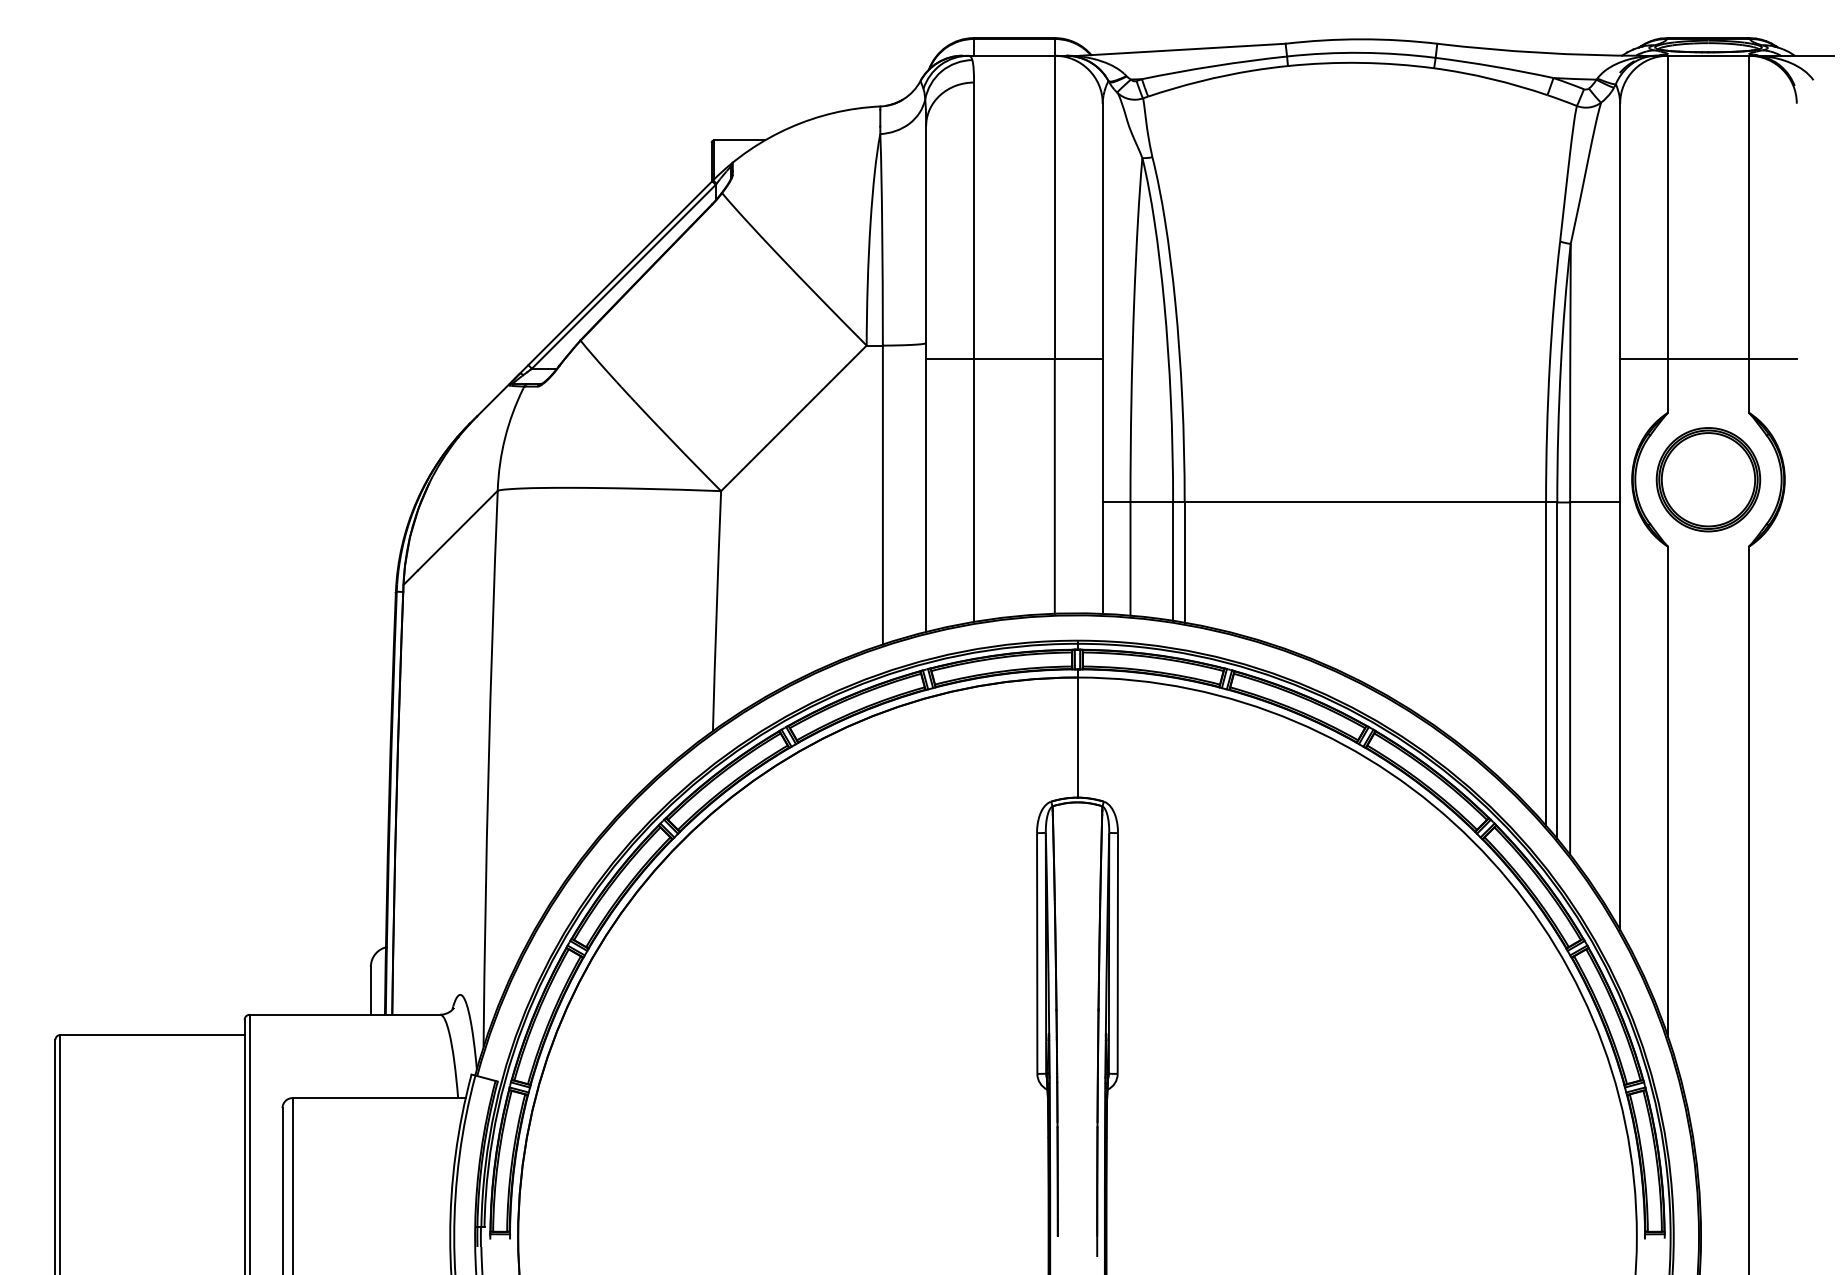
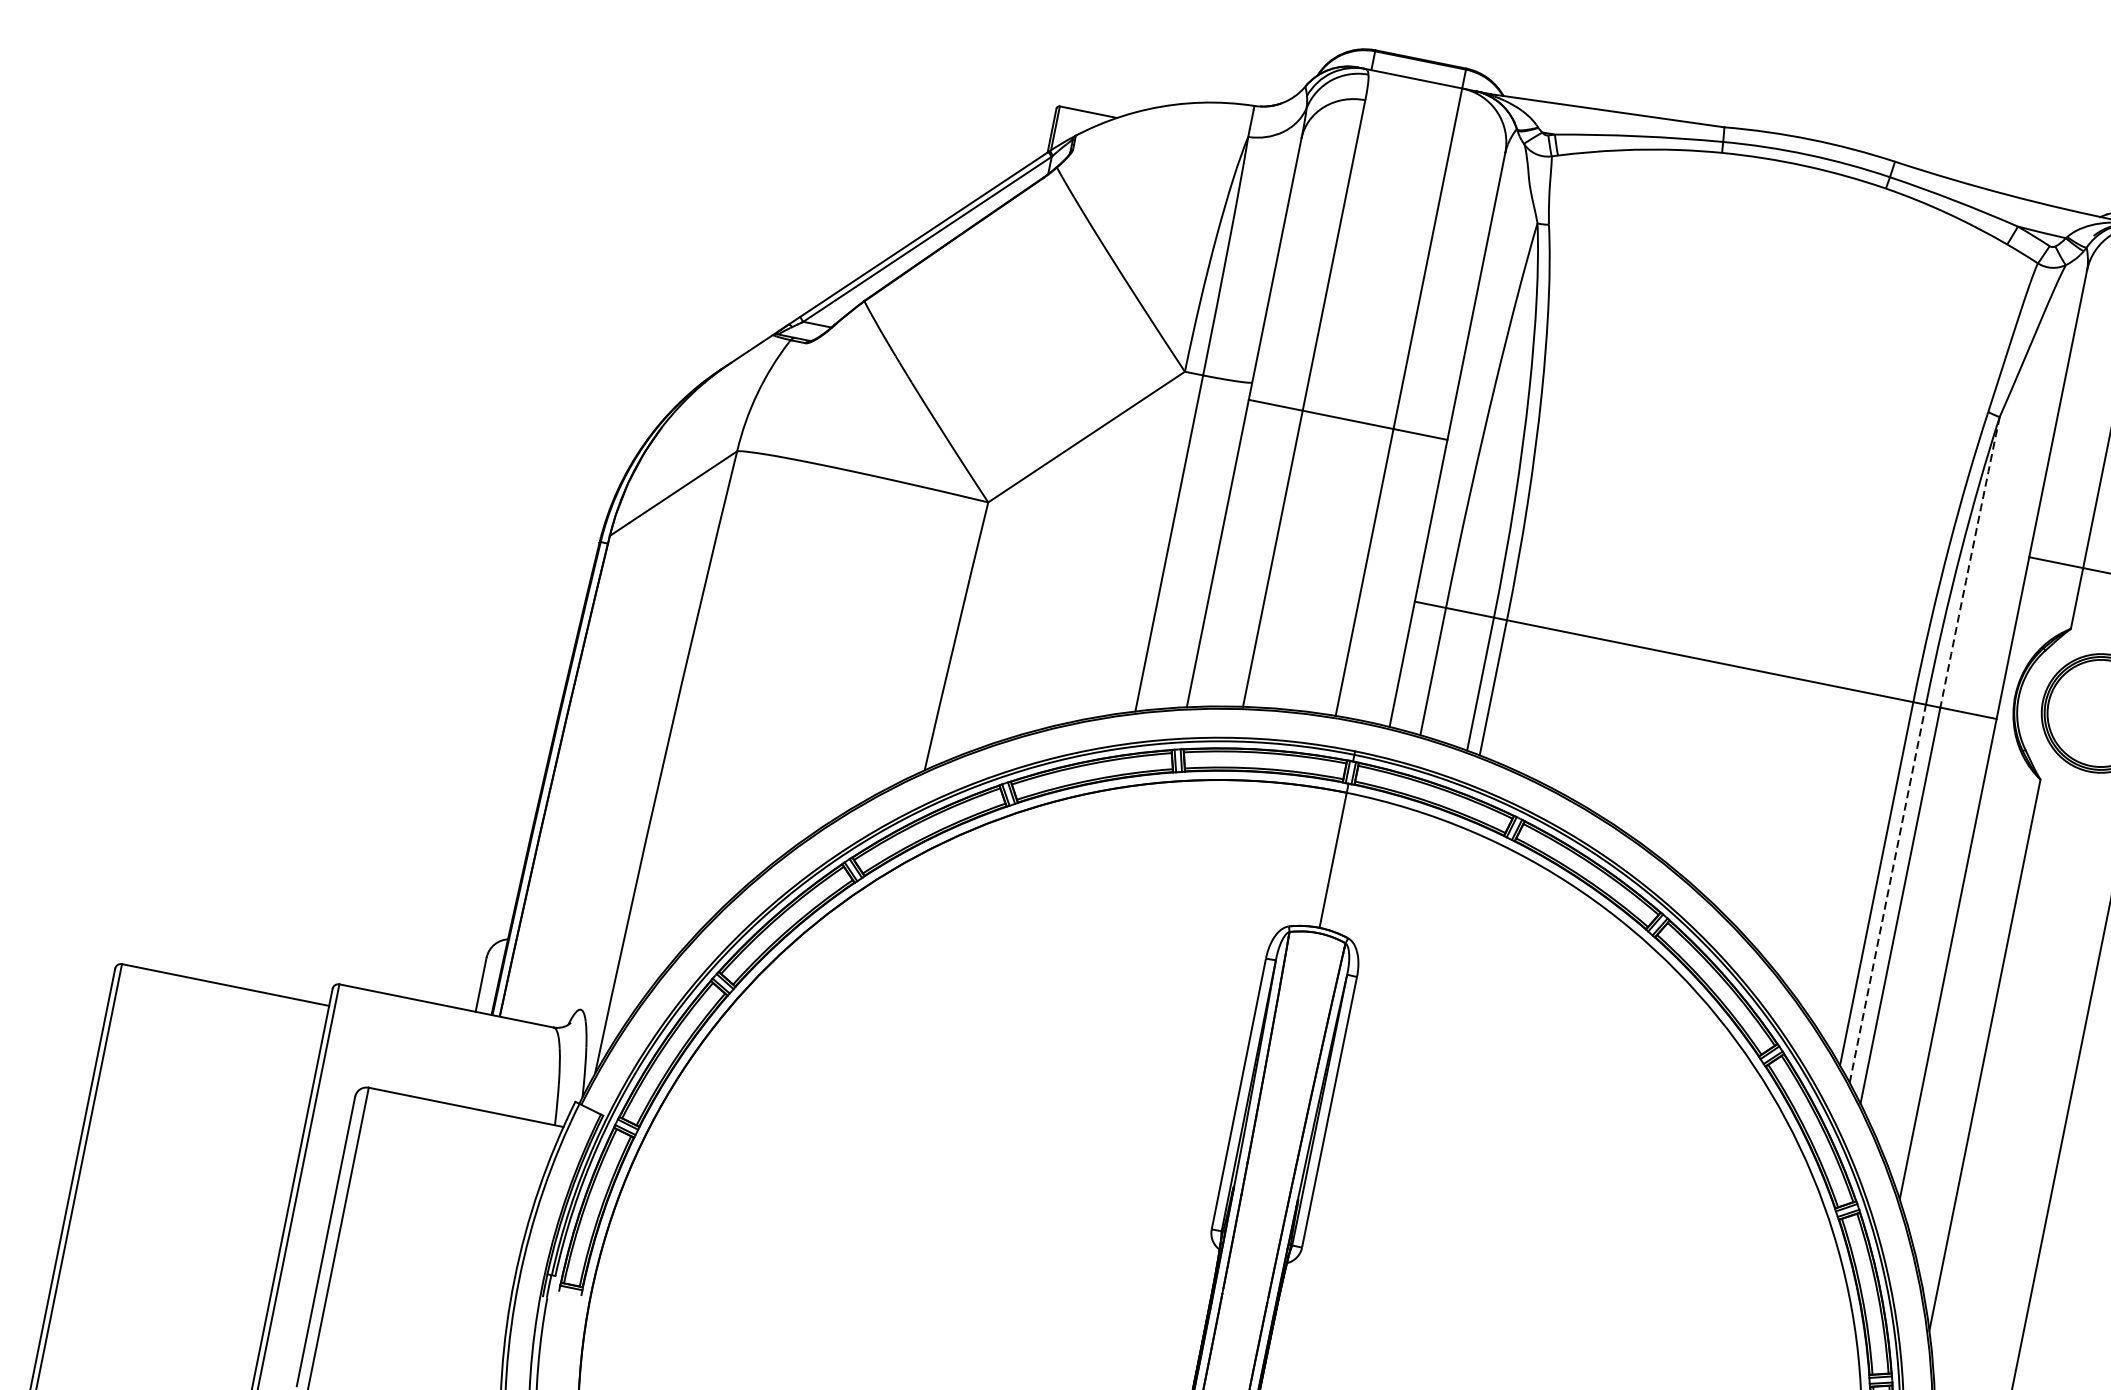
arc: (1570, 373) -> (1970, 562), solid -> dashed
line: (1557, 670) -> (1888, 893), solid -> dashed

